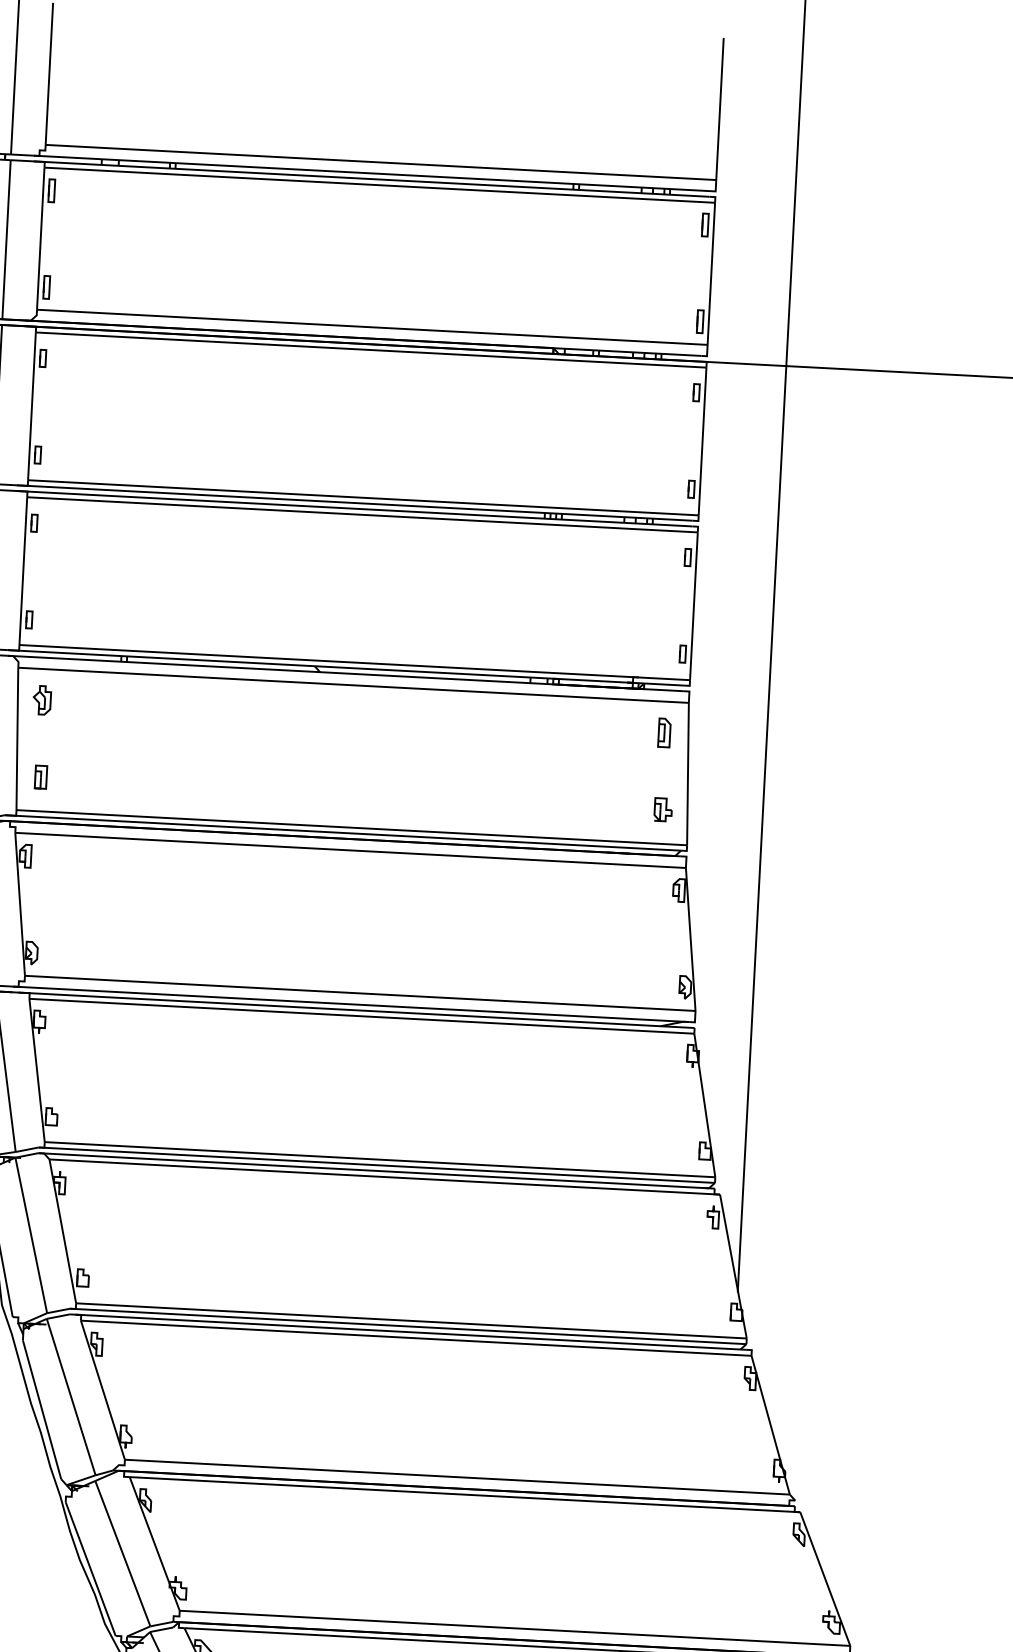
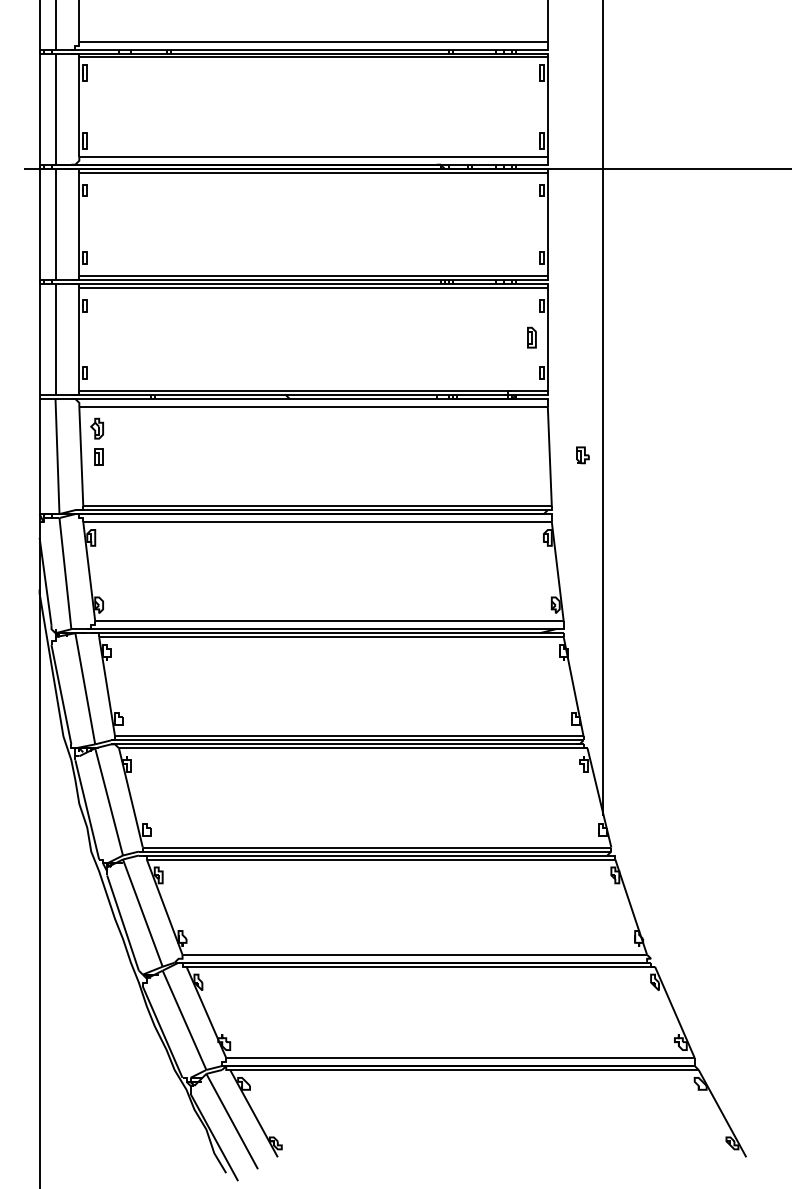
part: (663, 732) -> (531, 337), moved
part: (40, 775) -> (98, 456), moved
part: (662, 810) -> (582, 455), moved

